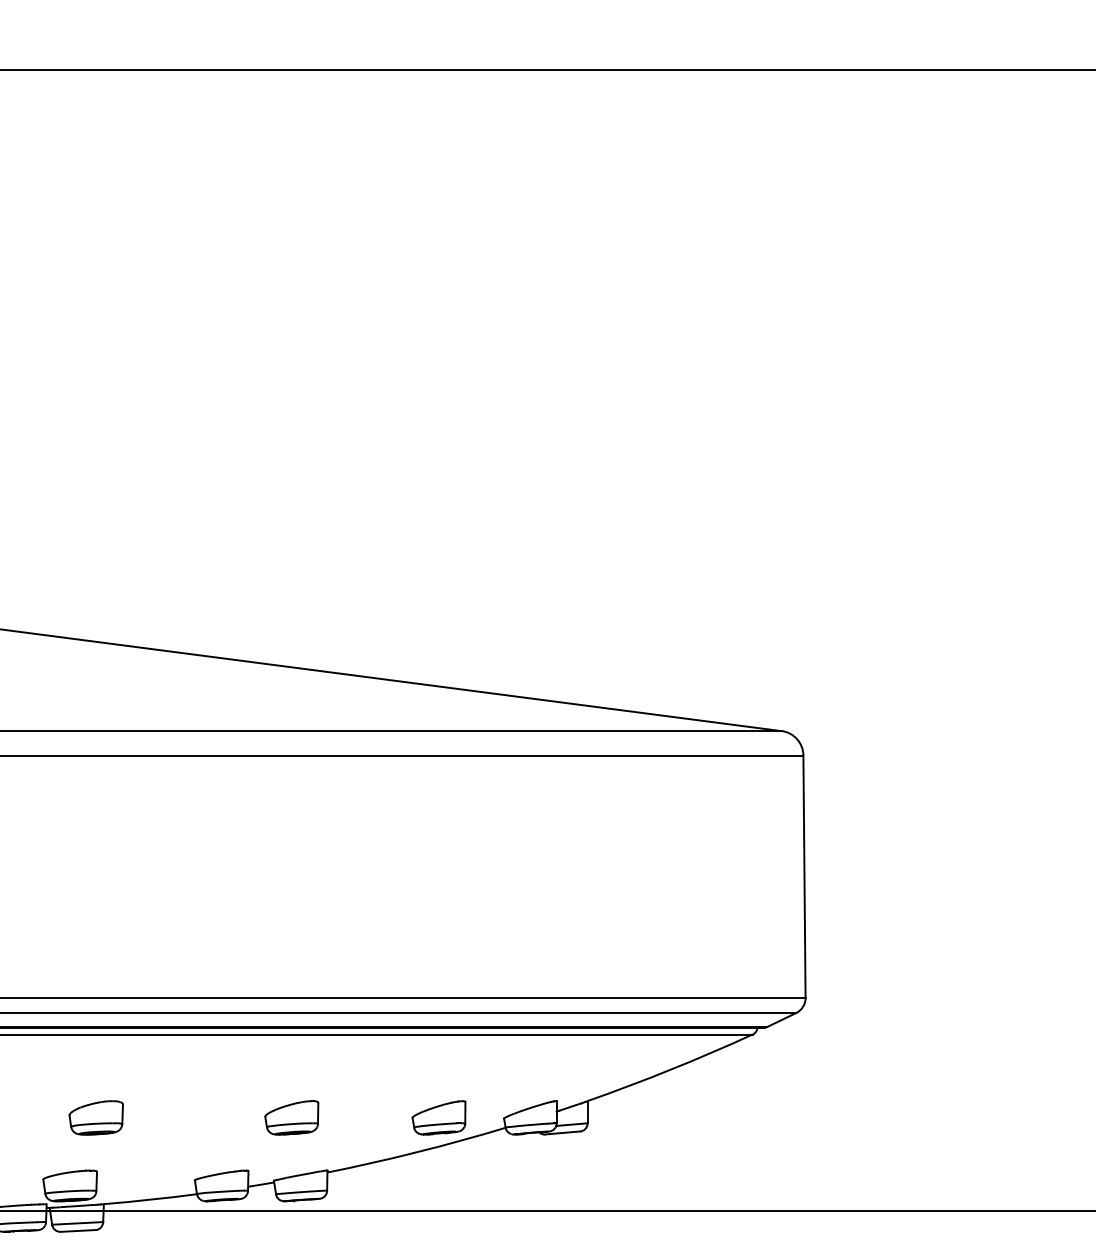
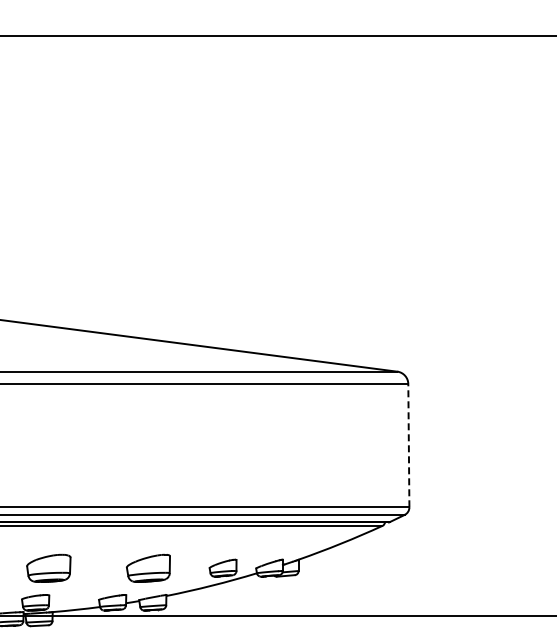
line: (803, 876) -> (408, 445), solid -> dashed
part: (95, 1116) -> (48, 567), size x1.6
part: (290, 1116) -> (147, 567), size x1.6

